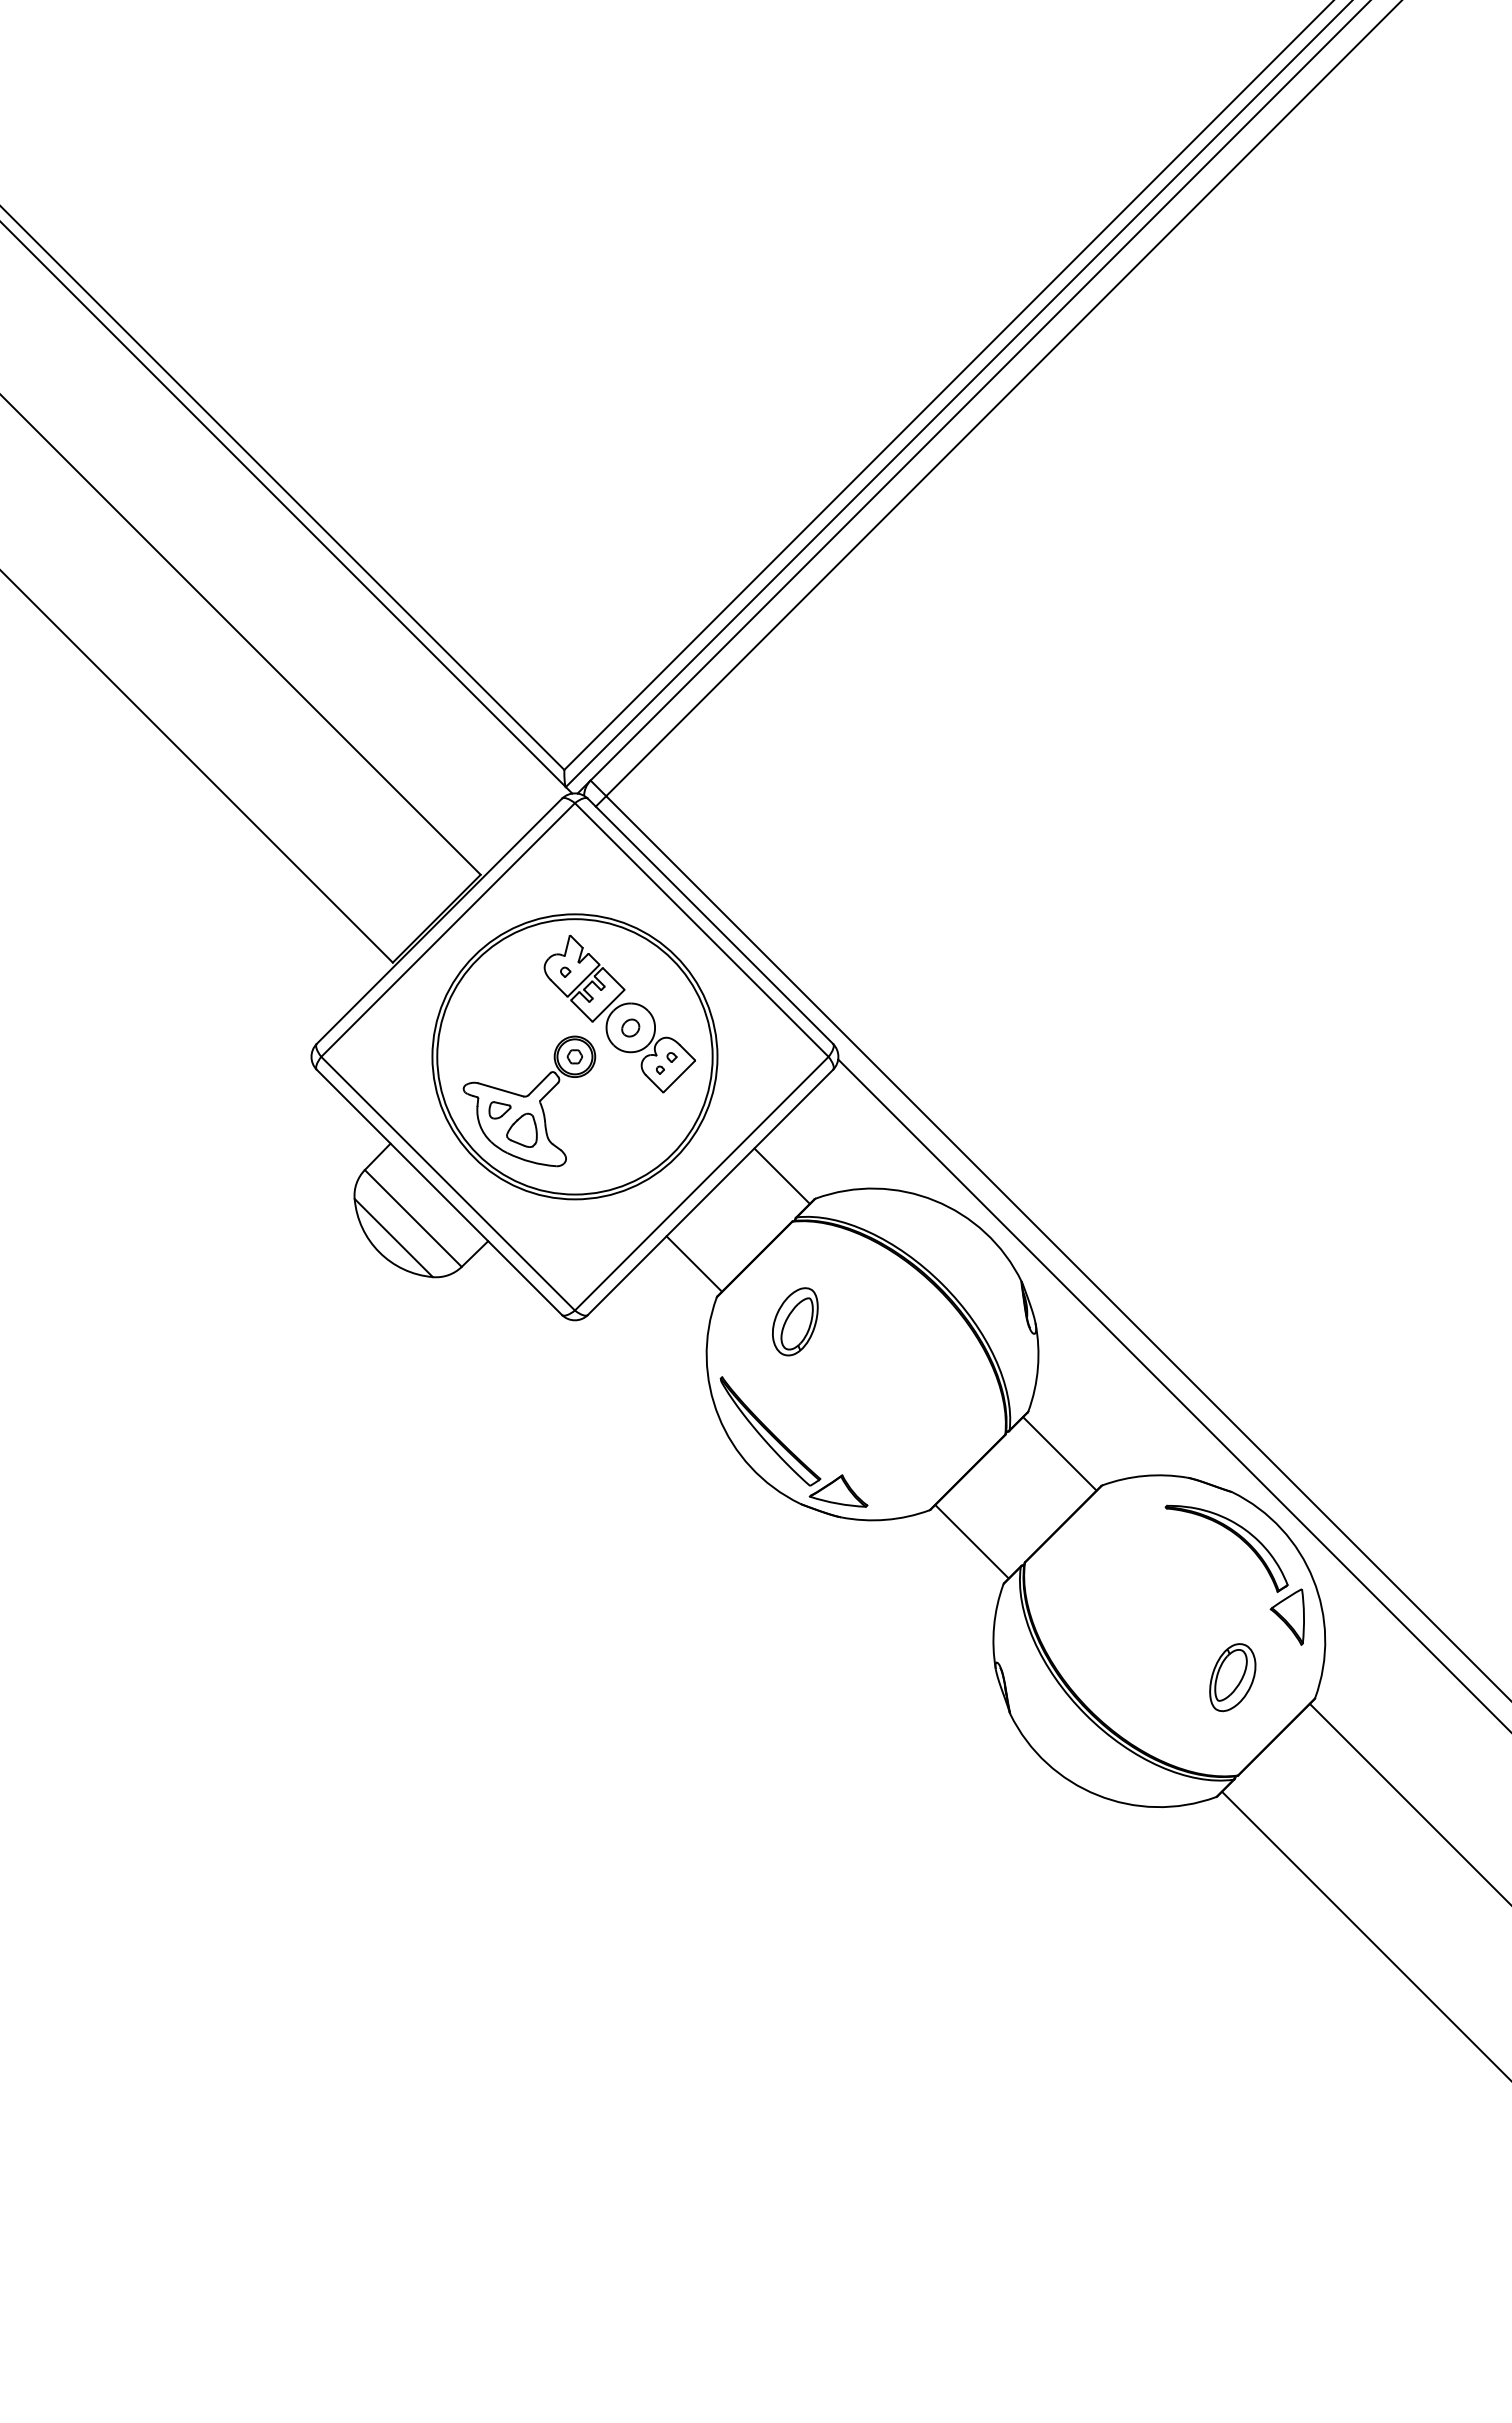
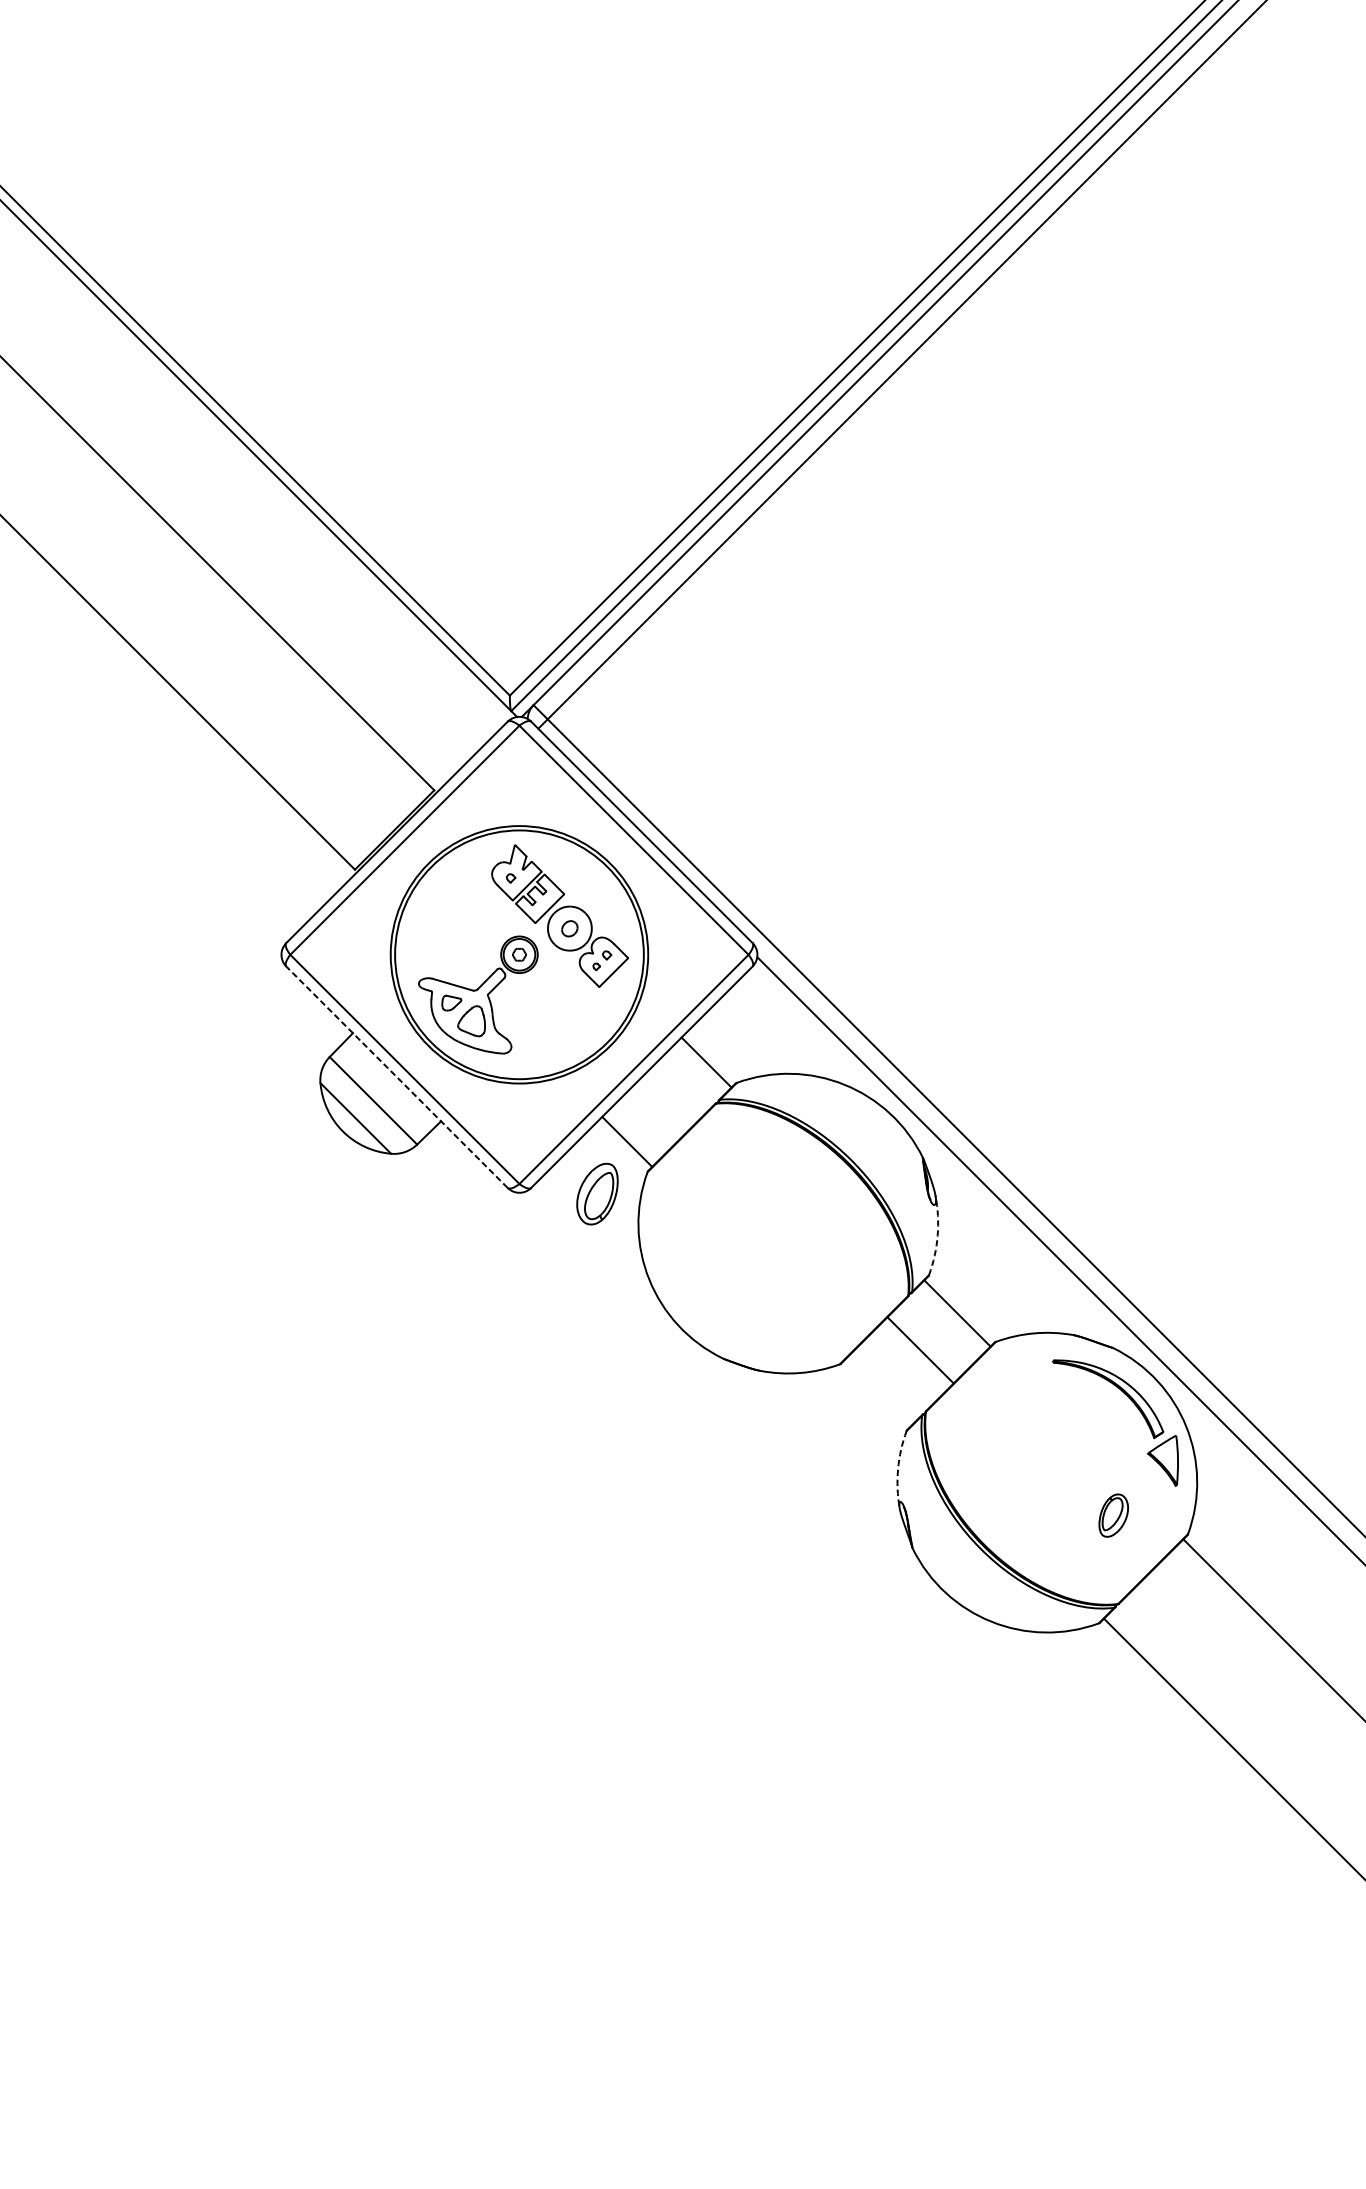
line: (439, 1192) -> (397, 1077), solid -> dashed
part: (795, 1321) -> (597, 1193), moved
arc: (1037, 1367) -> (937, 1235), solid -> dashed
part: (787, 1447) -> (711, 1307), removed
line: (971, 1541) -> (920, 1350), moved
arc: (994, 1626) -> (898, 1469), solid -> dashed
part: (1232, 1677) -> (1113, 1515), size x0.7

